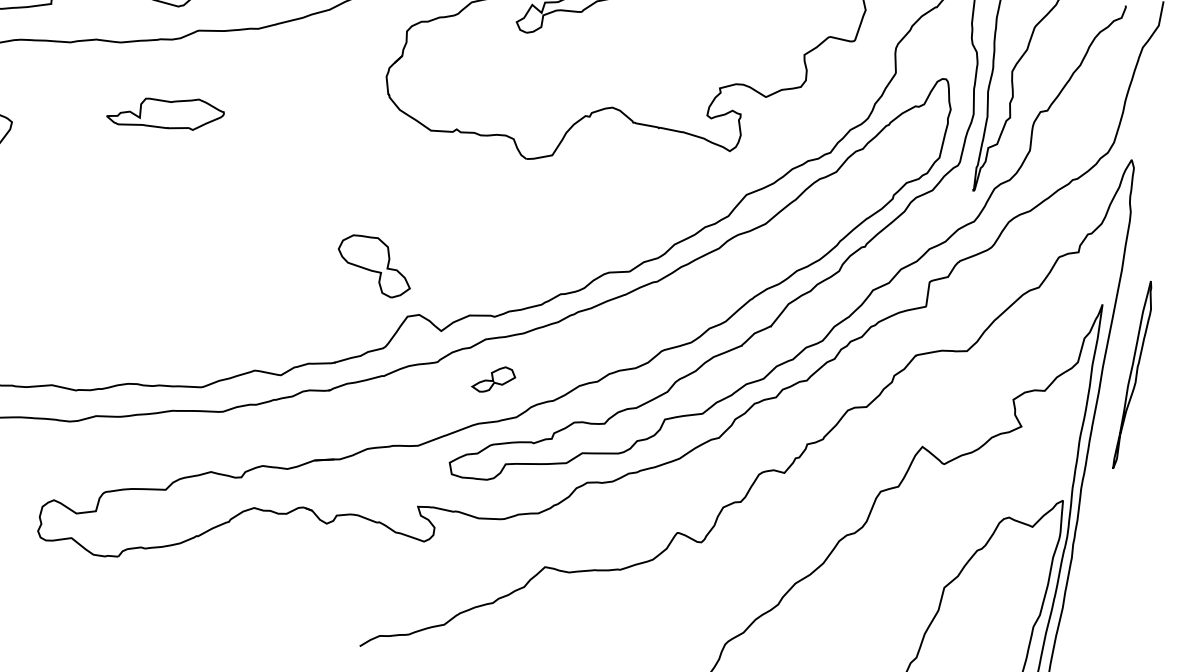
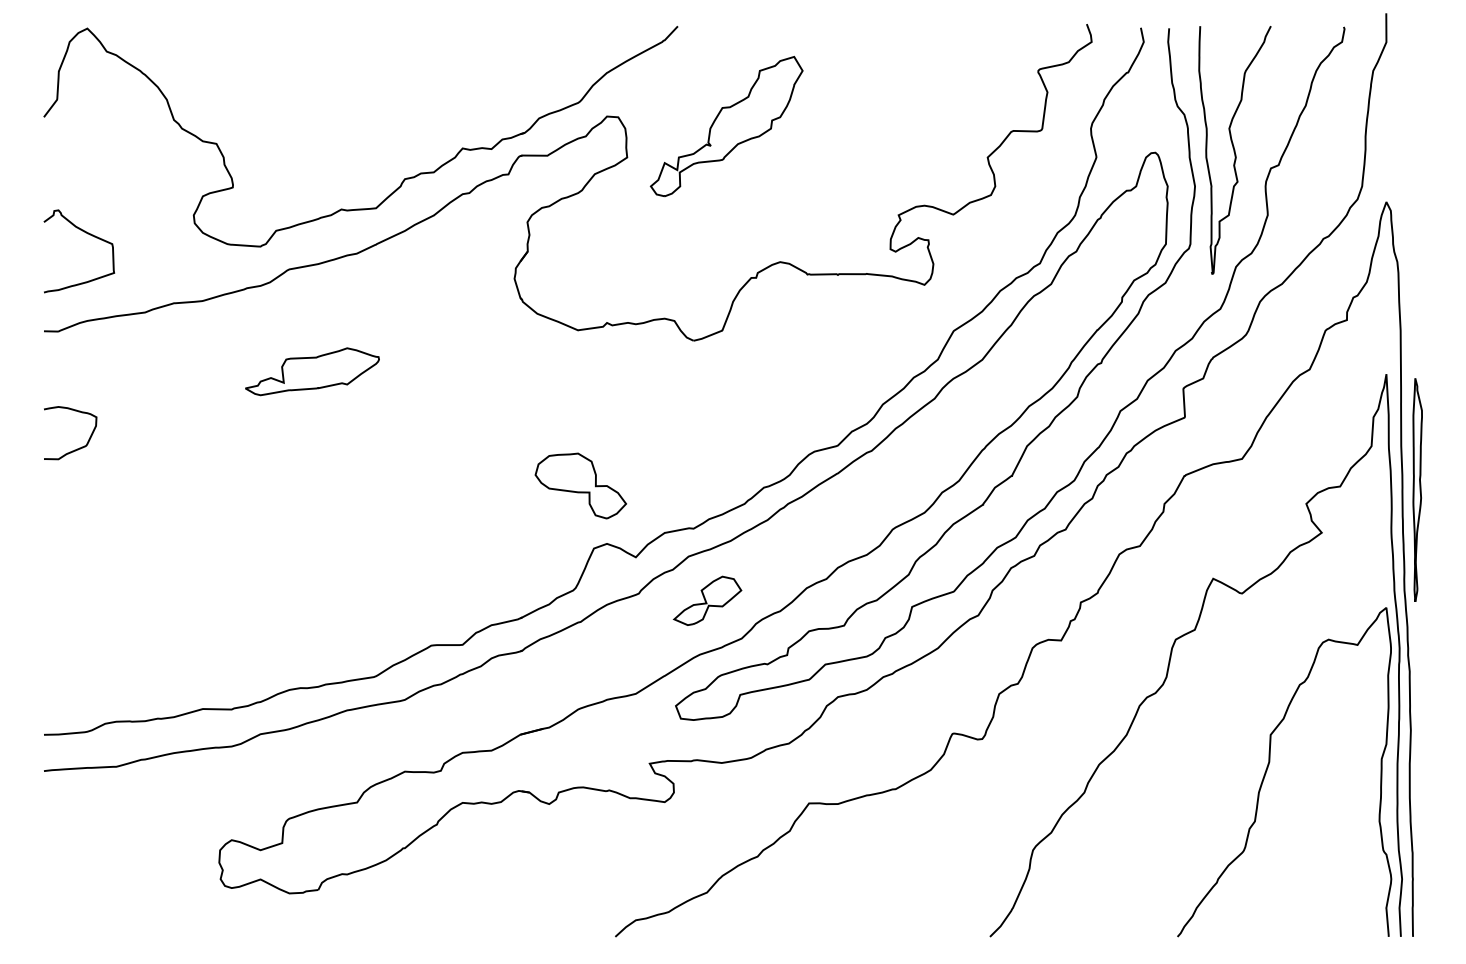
part: (165, 113) -> (312, 371), moved
part: (374, 265) -> (580, 485), moved
part: (1133, 374) -> (1417, 489), moved
part: (494, 379) -> (707, 600), size x1.43

